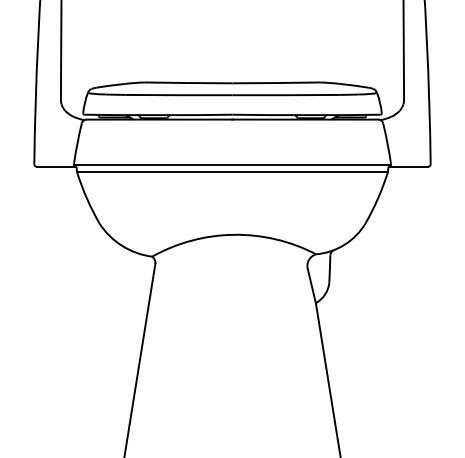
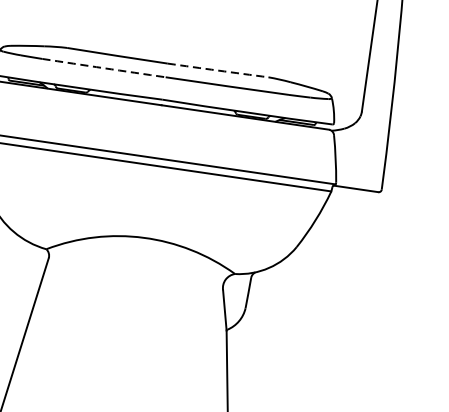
arc: (276, 83) -> (218, 71), solid -> dashed
arc: (178, 95) -> (103, 68), solid -> dashed

